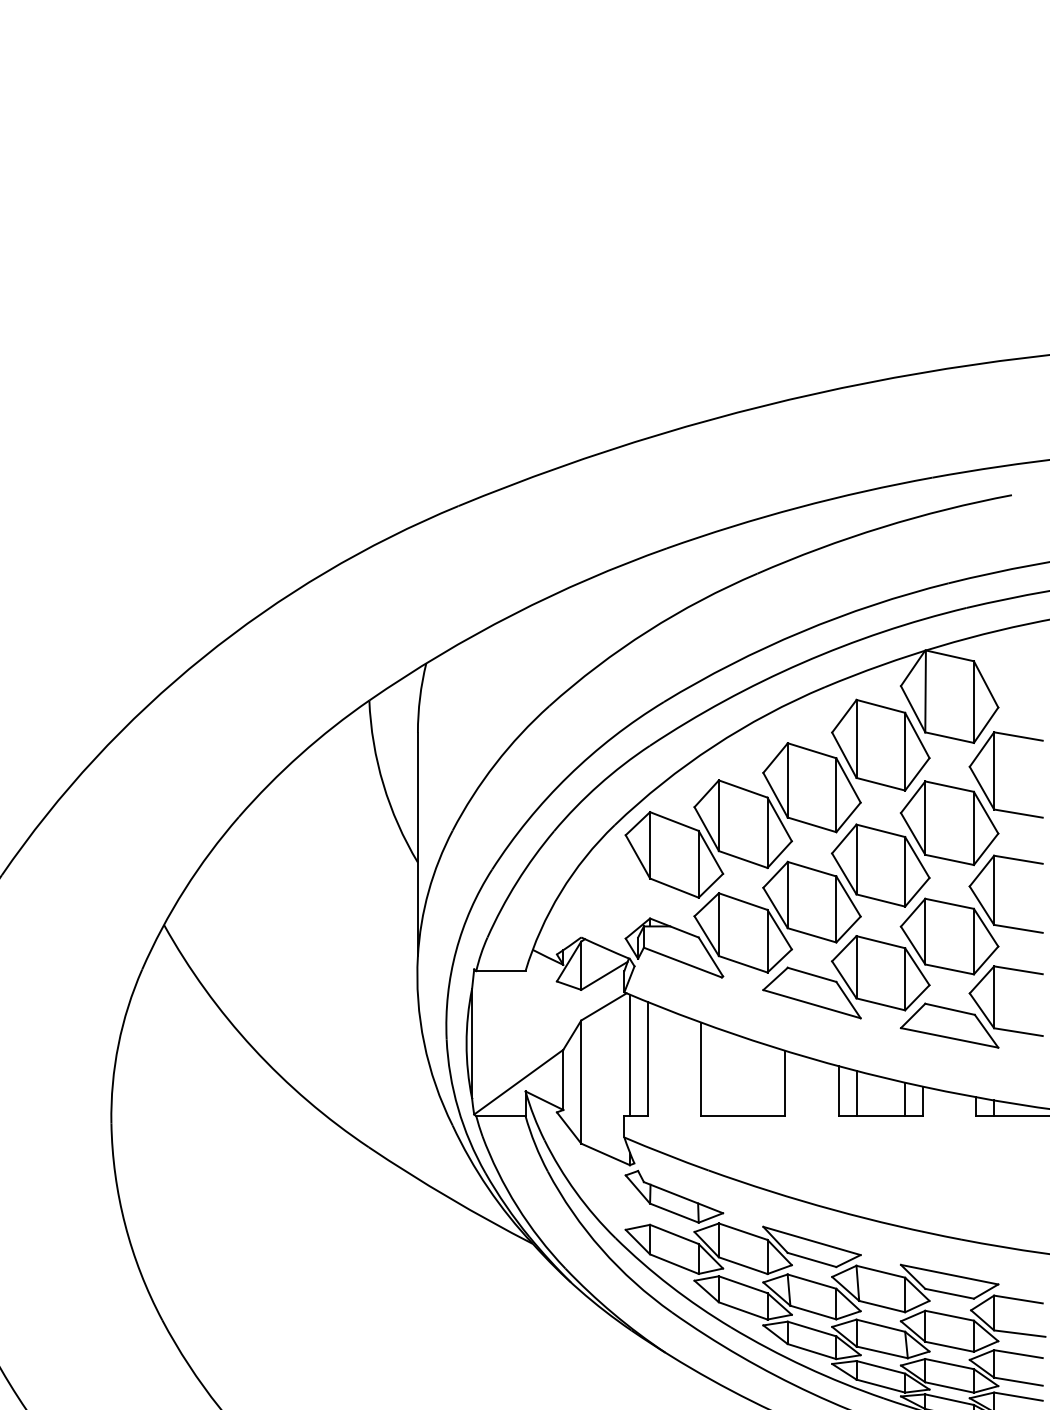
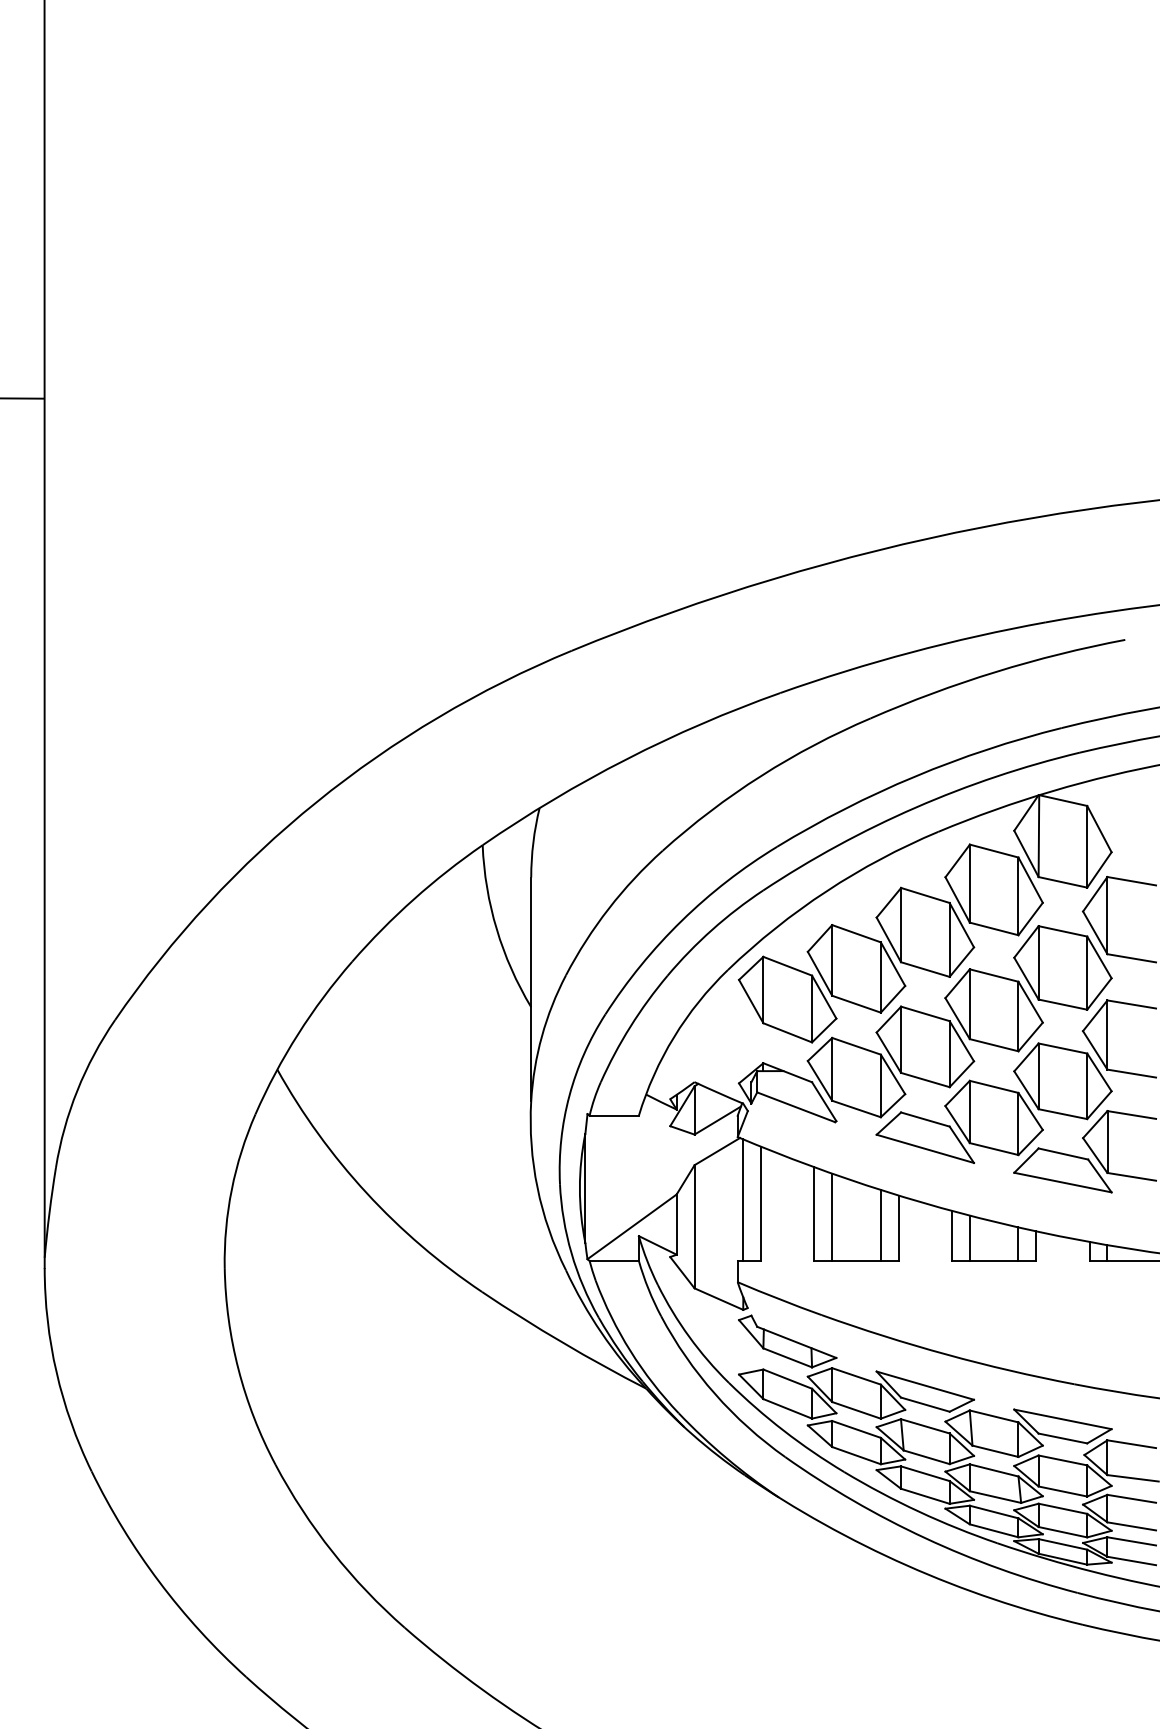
line: (719, 1071) -> (832, 1216), added
line: (767, 1079) -> (880, 1224), added

